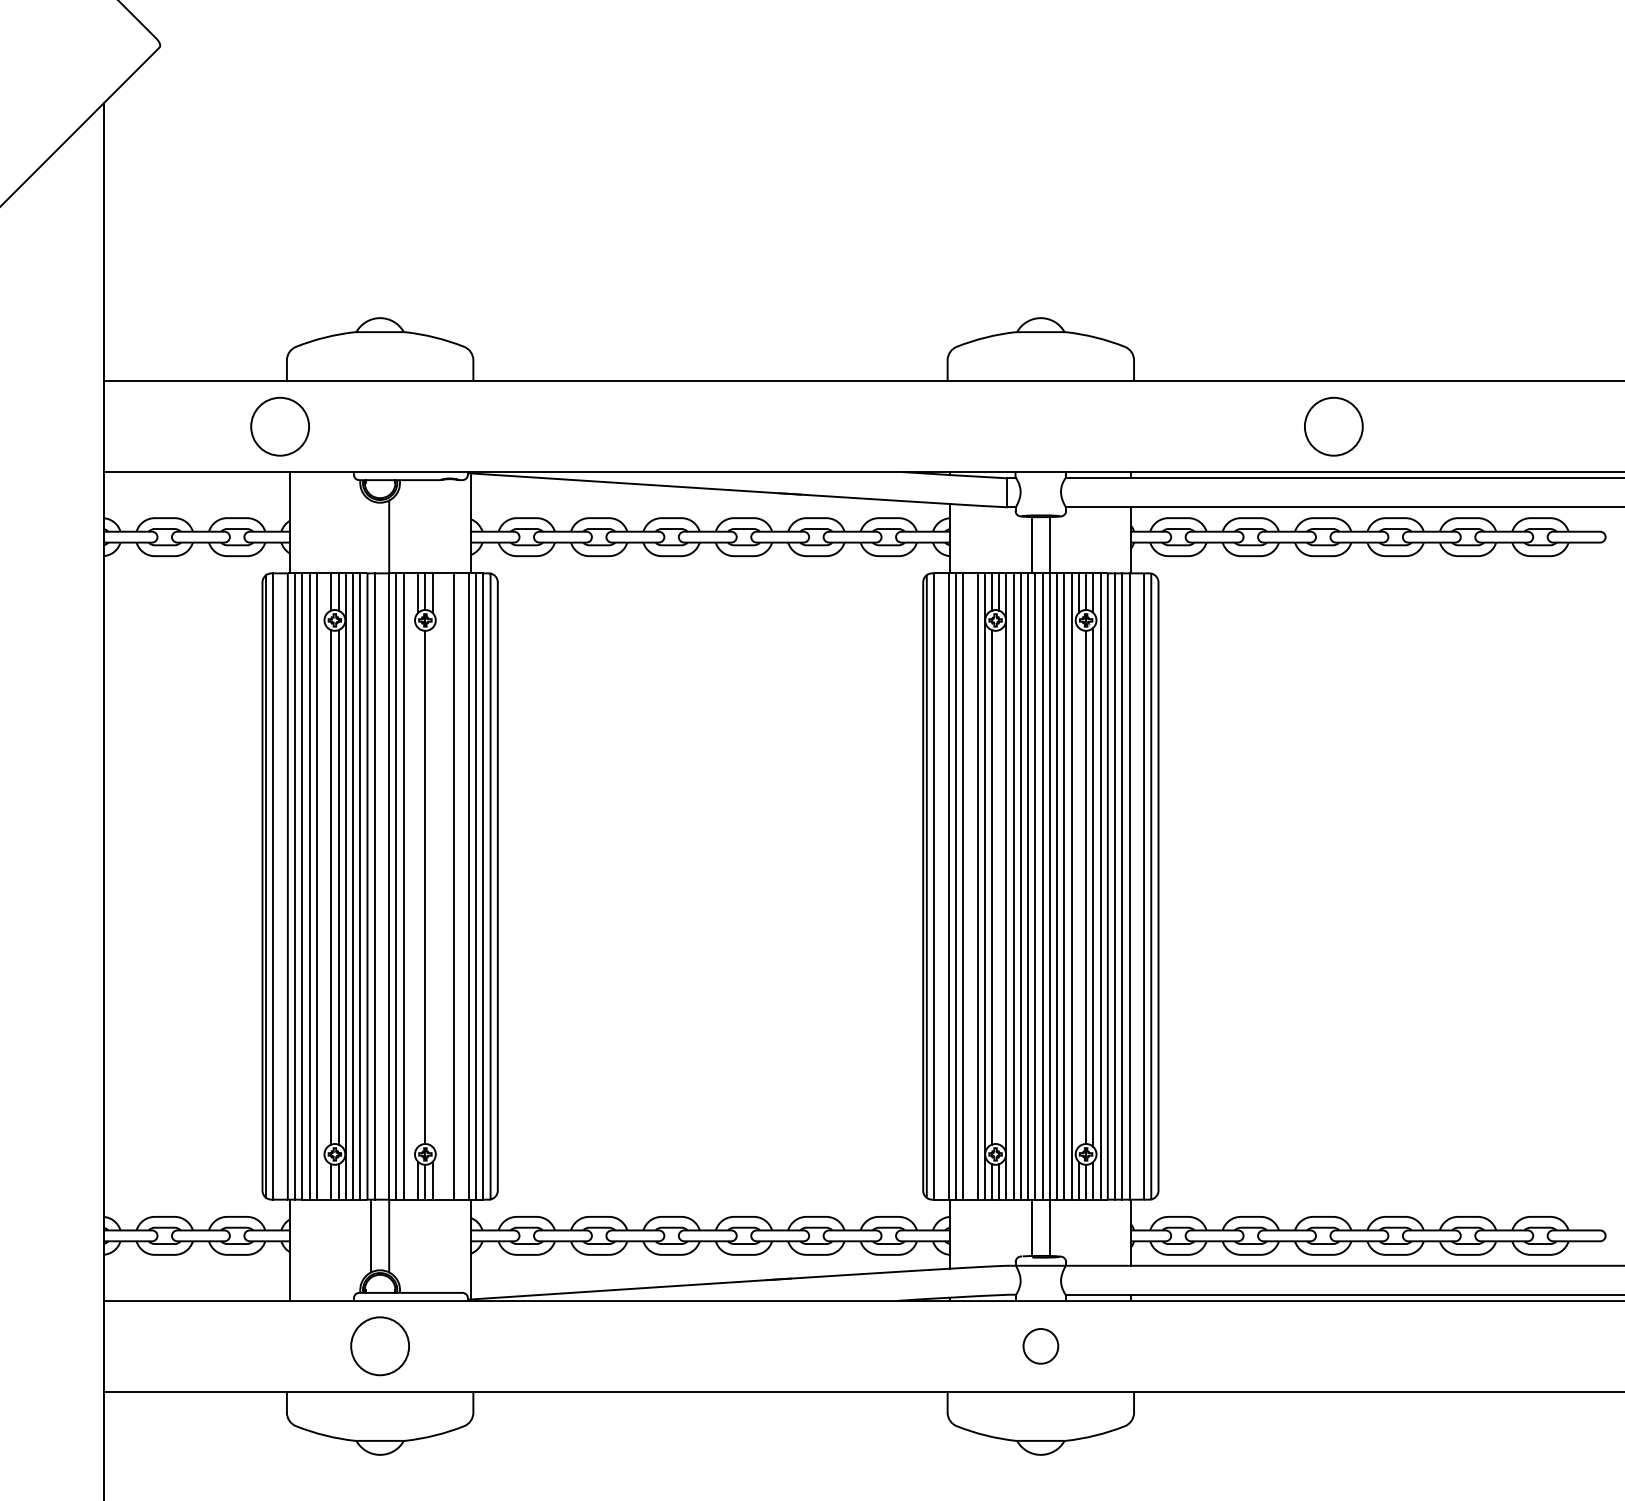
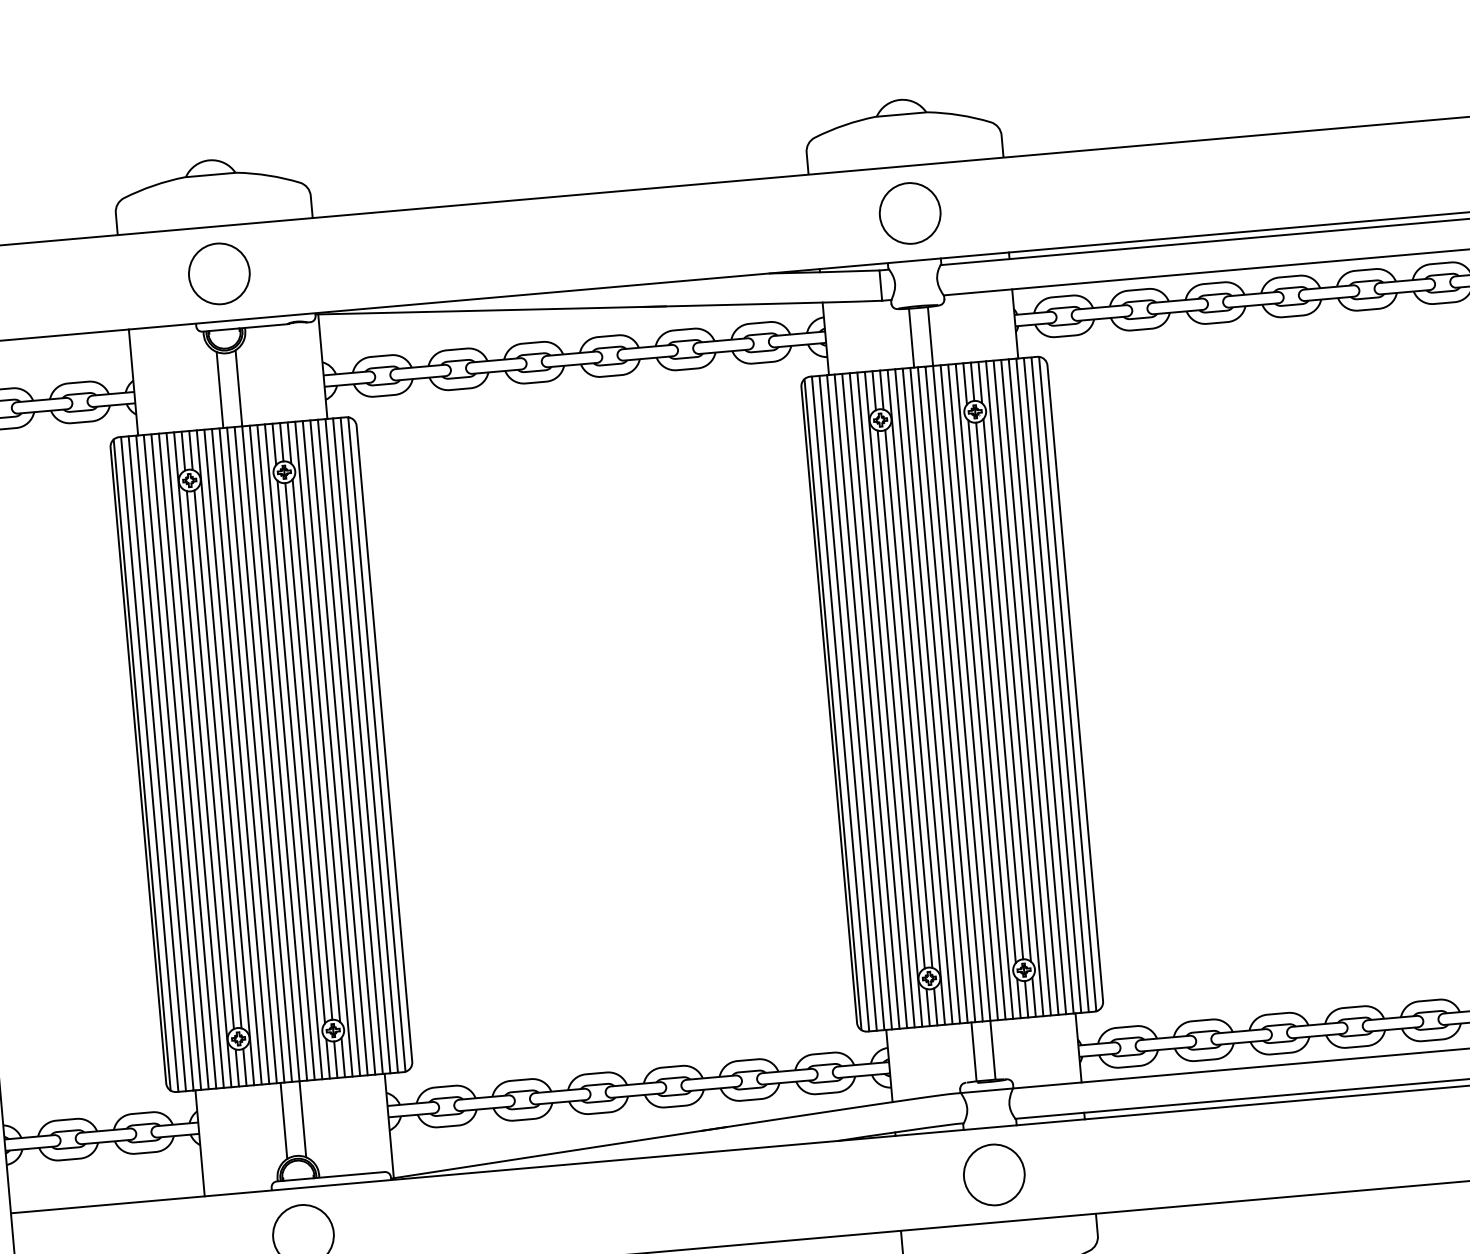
circle: (279, 426) -> (218, 273), moved
circle: (1333, 426) -> (909, 213), moved
line: (371, 536) -> (220, 389), added
line: (280, 886) -> (157, 763), added
line: (324, 886) -> (203, 759), added
line: (381, 886) -> (262, 754), added
line: (410, 886) -> (293, 751), added
line: (418, 886) -> (301, 751), added
line: (432, 886) -> (316, 749), added
line: (439, 886) -> (323, 749), added
line: (447, 886) -> (331, 748), added
line: (461, 886) -> (346, 747), added
line: (941, 886) -> (848, 703), added
line: (970, 886) -> (878, 700), added
line: (1078, 886) -> (991, 690), added
line: (1136, 886) -> (1052, 685), added
line: (999, 887) -> (909, 699), added
circle: (1040, 1346) -> (993, 1175), size x1.67

